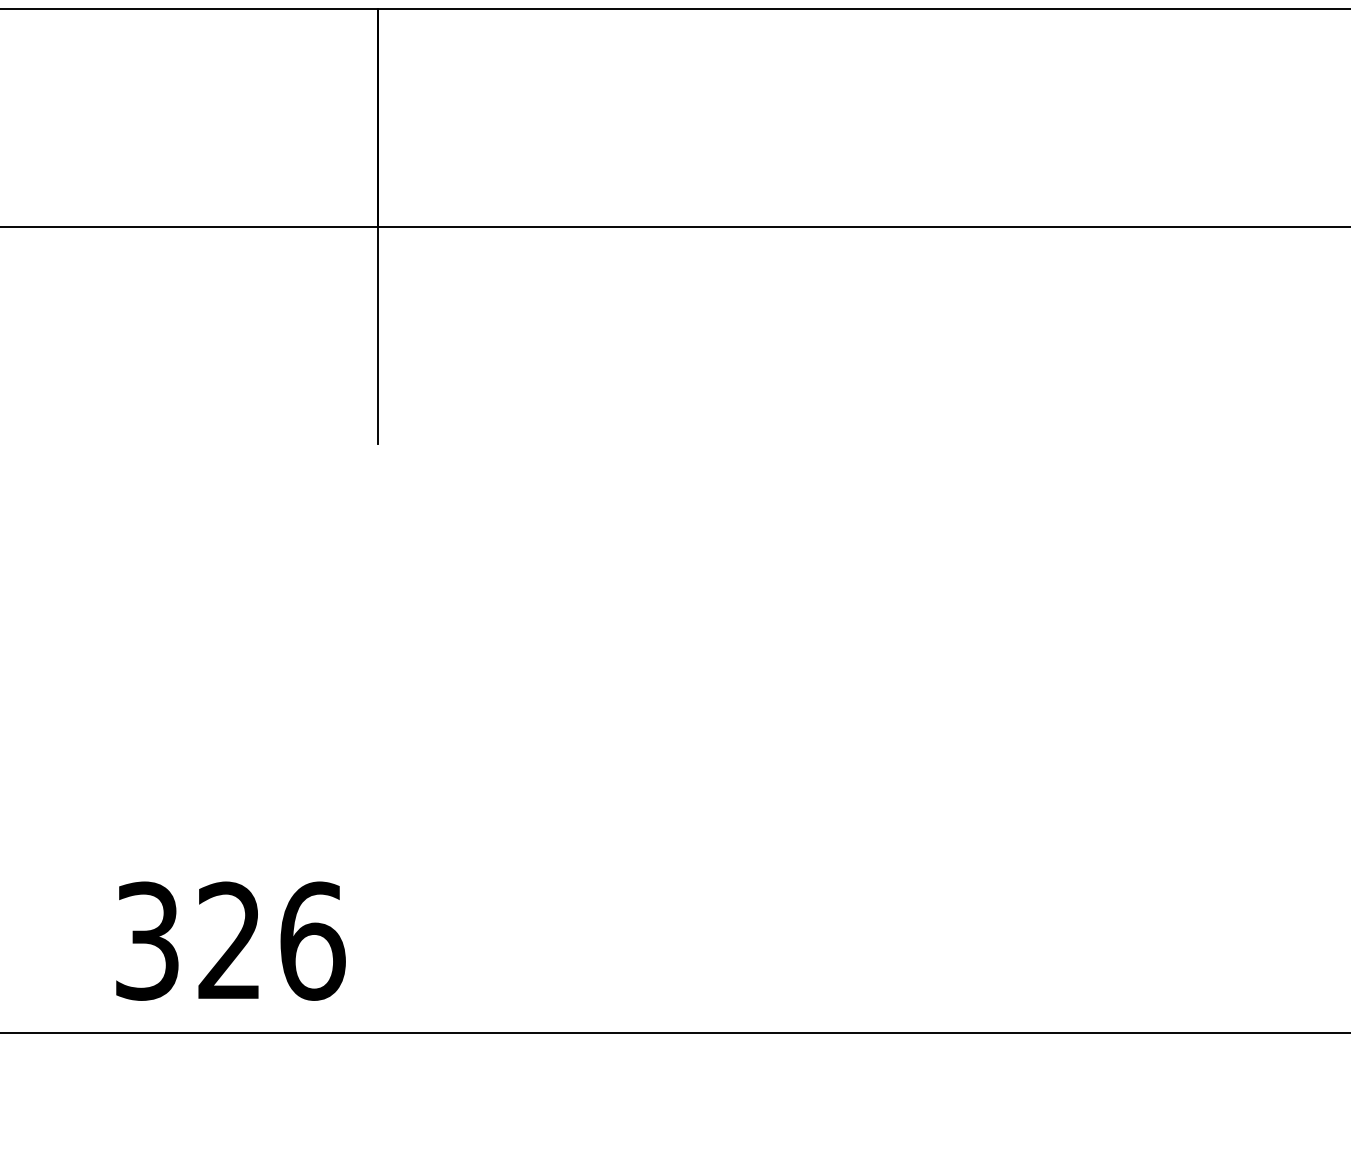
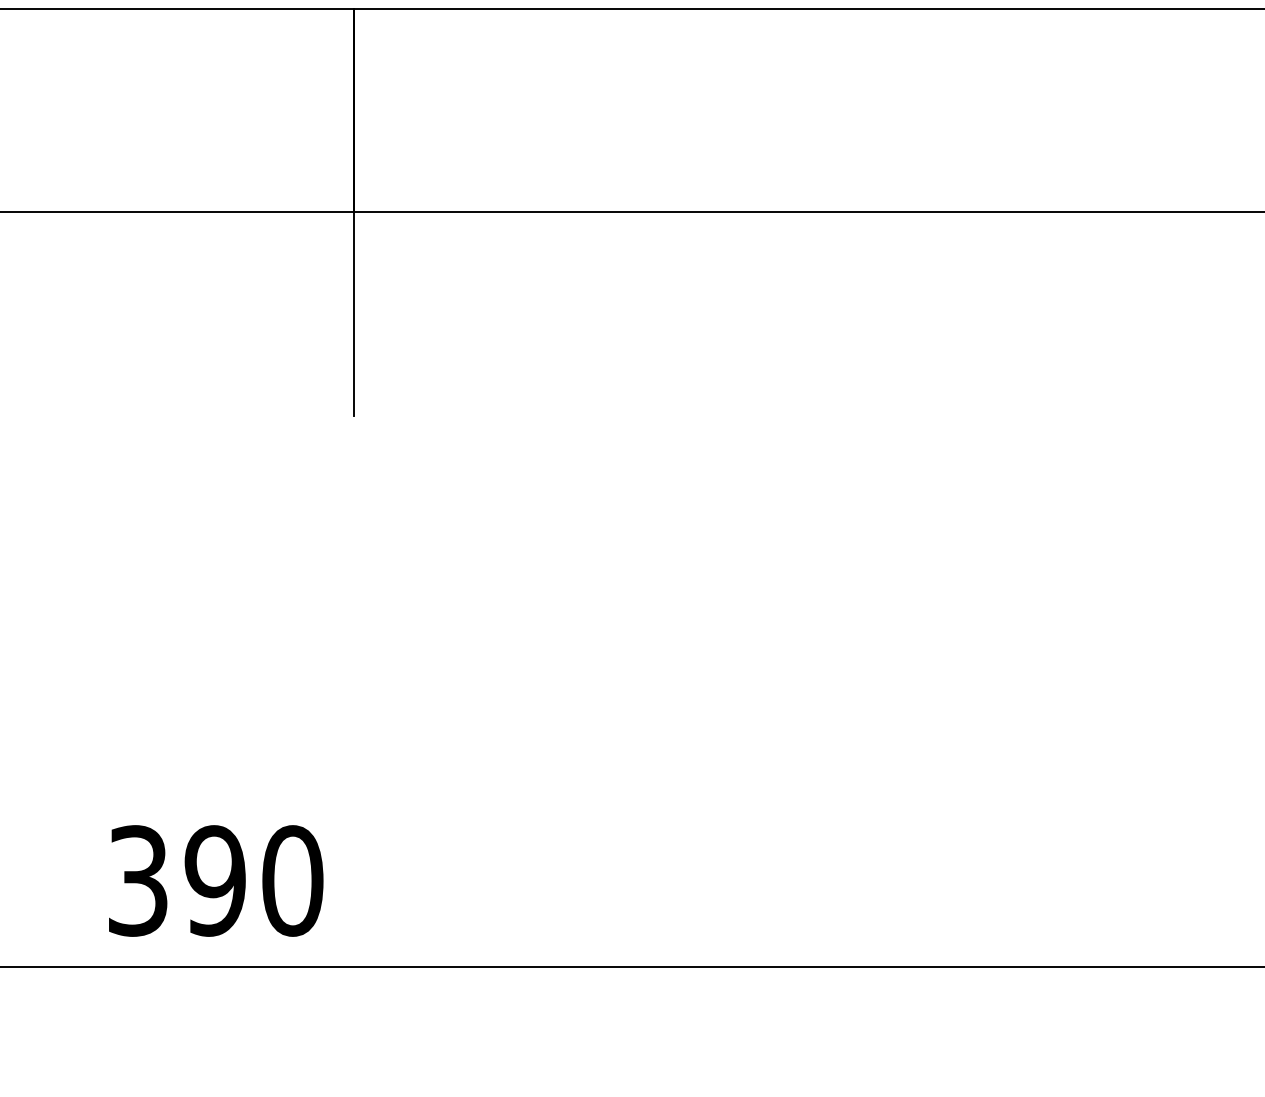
text: (270, 940) -> (253, 880), 326 -> 390

